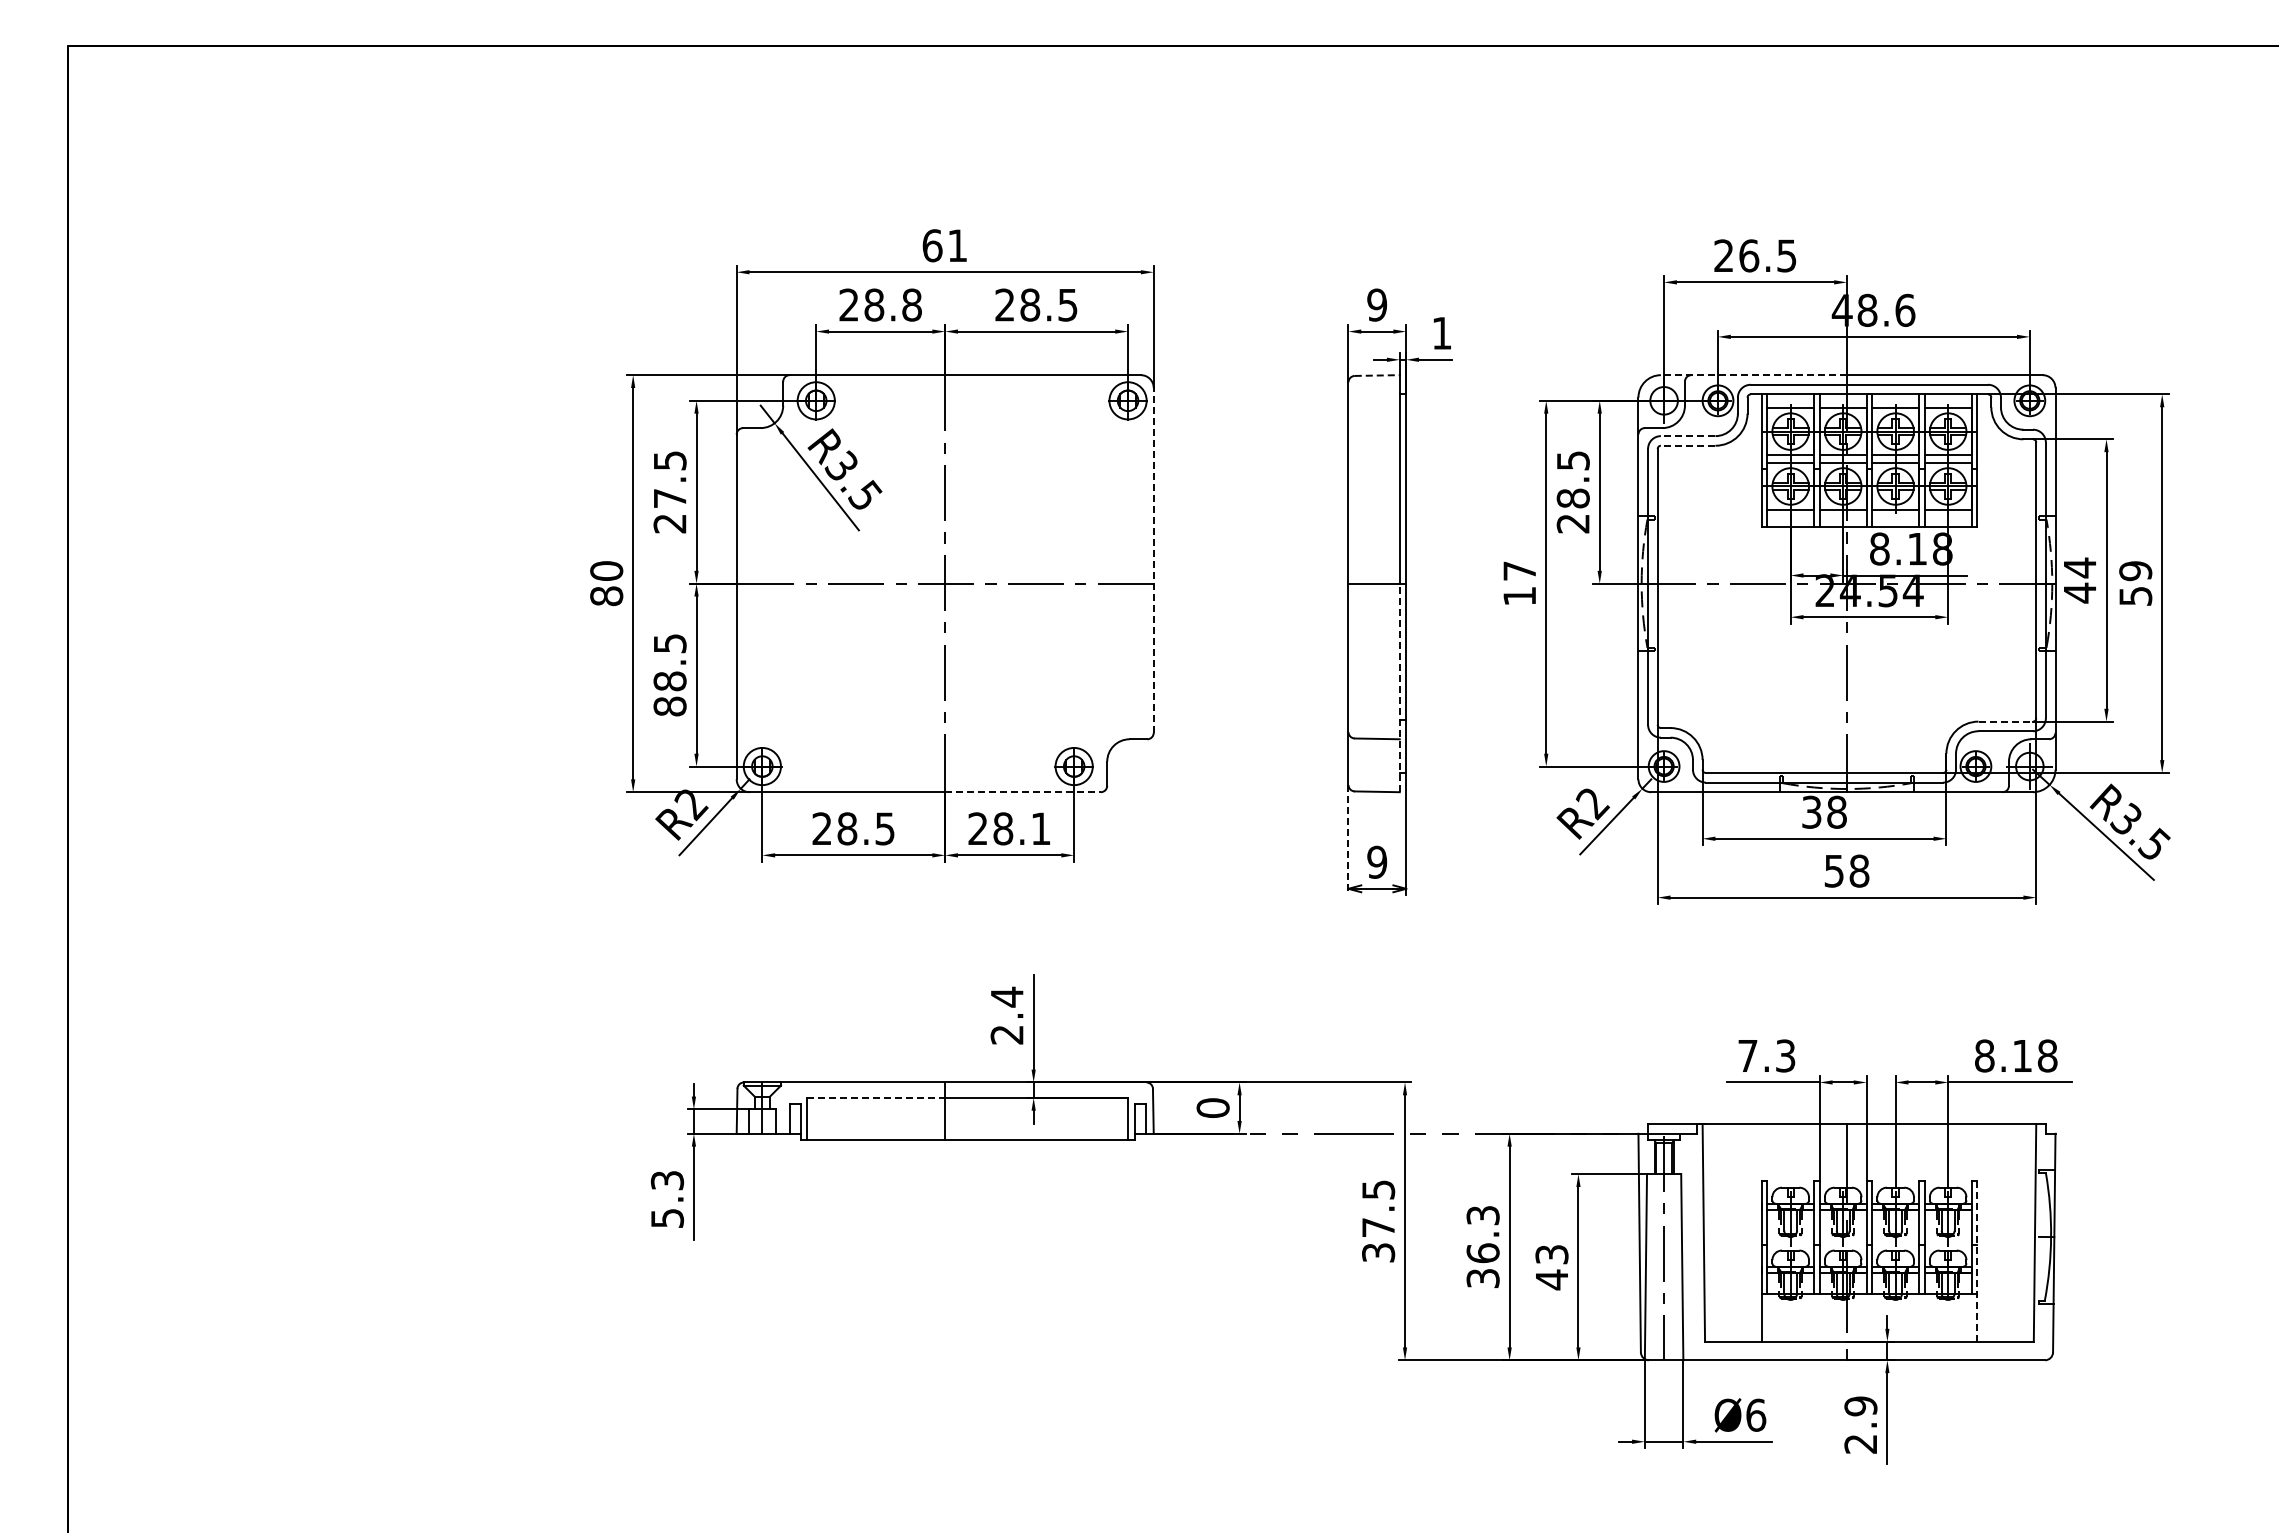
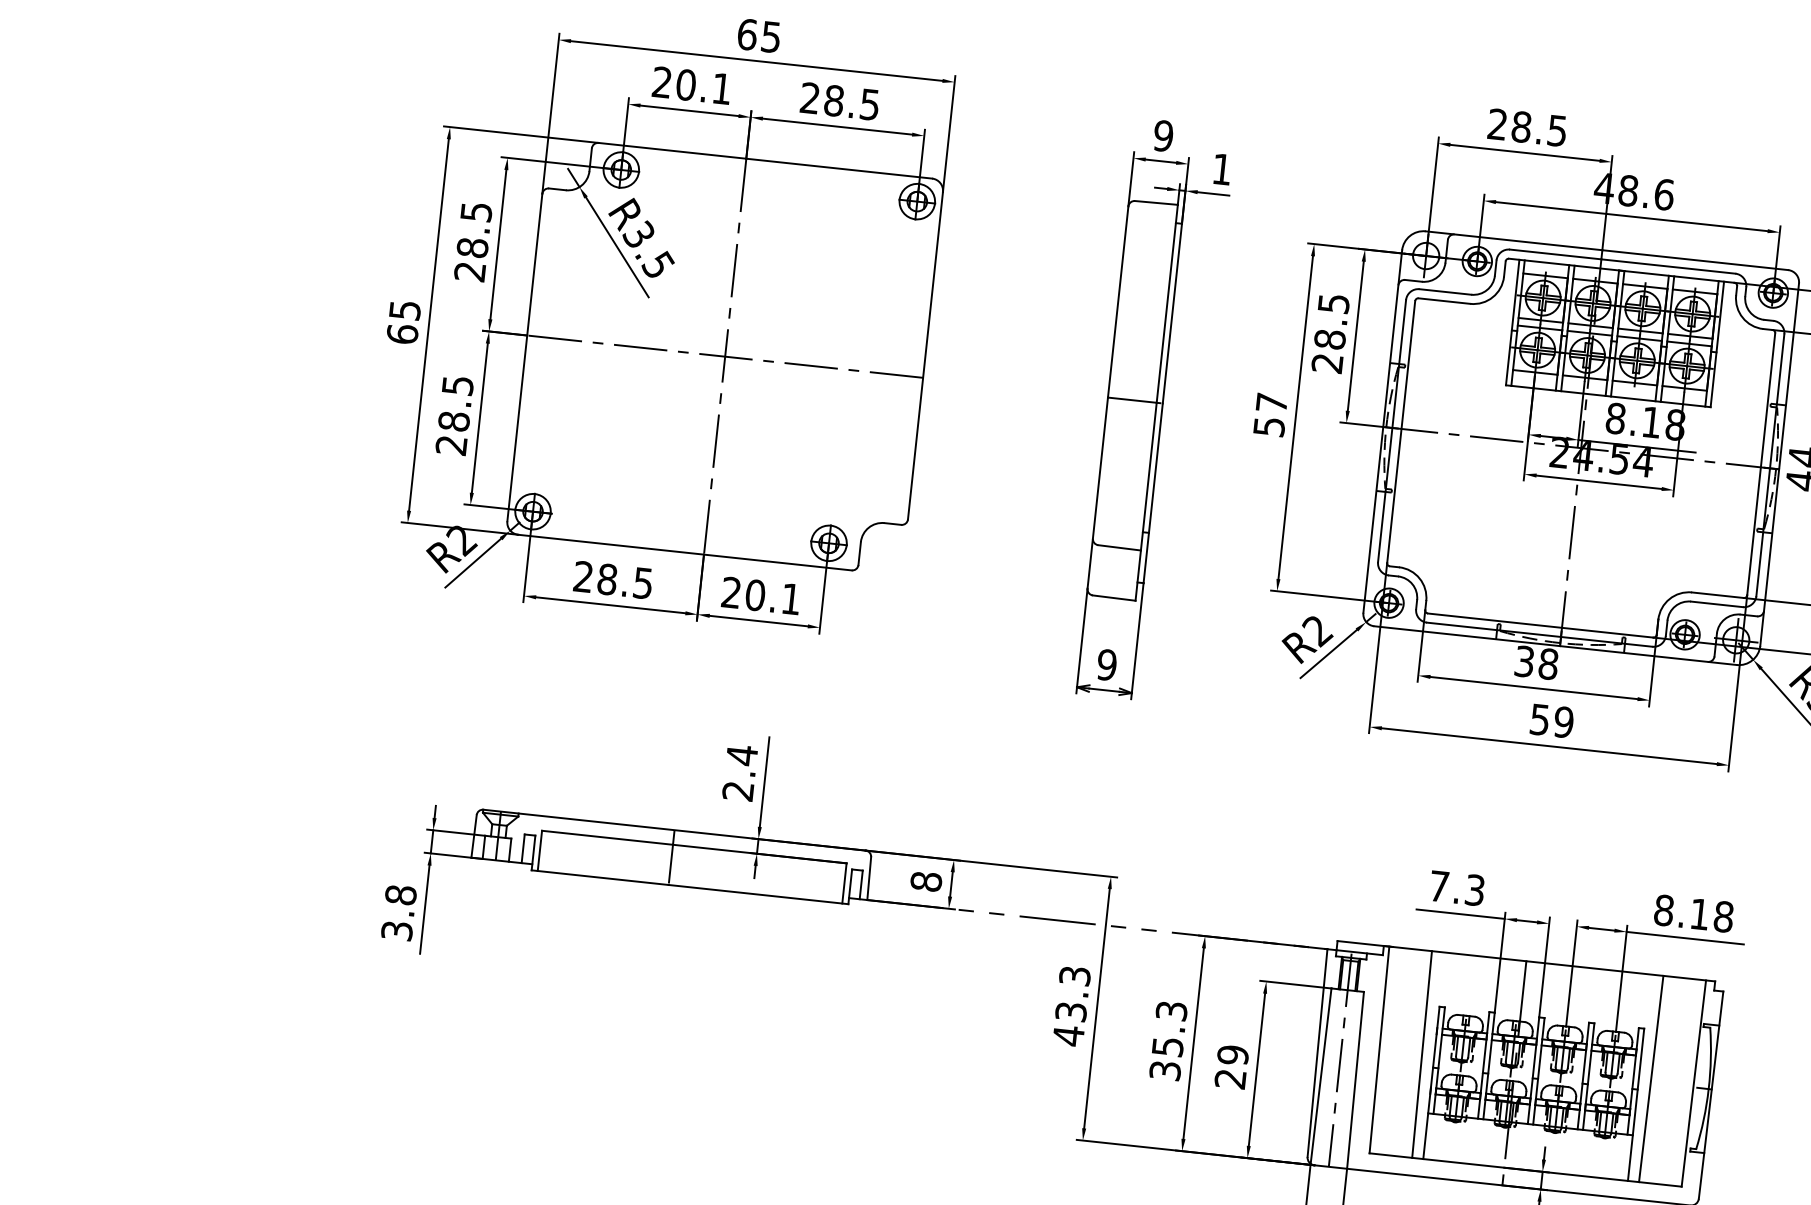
text: (957, 245) -> (771, 36), 61 -> 65
text: (1749, 255) -> (1521, 126), 26.5 -> 28.5
text: (892, 304) -> (703, 86), 28.8 -> 20.1
line: (1377, 375) -> (1156, 202), dashed -> solid
line: (1753, 375) -> (1513, 241), dashed -> solid
line: (1687, 436) -> (1444, 292), dashed -> solid
line: (1687, 445) -> (1443, 300), dashed -> solid
text: (669, 498) -> (472, 247), 27.5 -> 28.5
line: (1153, 559) -> (925, 354), dashed -> solid
text: (606, 583) -> (403, 322), 80 -> 65
text: (1519, 596) -> (1269, 427), 17 -> 57
line: (1399, 687) -> (1145, 501), dashed -> solid
text: (669, 706) -> (450, 445), 88.5 -> 28.5
line: (2006, 721) -> (1718, 595), dashed -> solid
line: (1023, 792) -> (778, 562), dashed -> solid
text: (1003, 828) -> (755, 594), 28.1 -> 20.1
line: (1348, 840) -> (1081, 641), dashed -> solid
text: (1859, 870) -> (1564, 721), 58 -> 59
line: (876, 1097) -> (607, 837), dashed -> solid
text: (1212, 1107) -> (925, 881), 0 -> 8
text: (667, 1198) -> (399, 912), 5.3 -> 3.8
text: (1378, 1221) -> (1071, 1006), 37.5 -> 43.3
line: (1748, 1232) -> (1421, 1054), added
line: (1989, 1232) -> (1650, 1078), added
text: (1482, 1253) -> (1167, 1047), 36.3 -> 35.3
line: (1977, 1261) -> (1636, 1104), dashed -> solid
text: (1551, 1267) -> (1231, 1067), 43 -> 29

